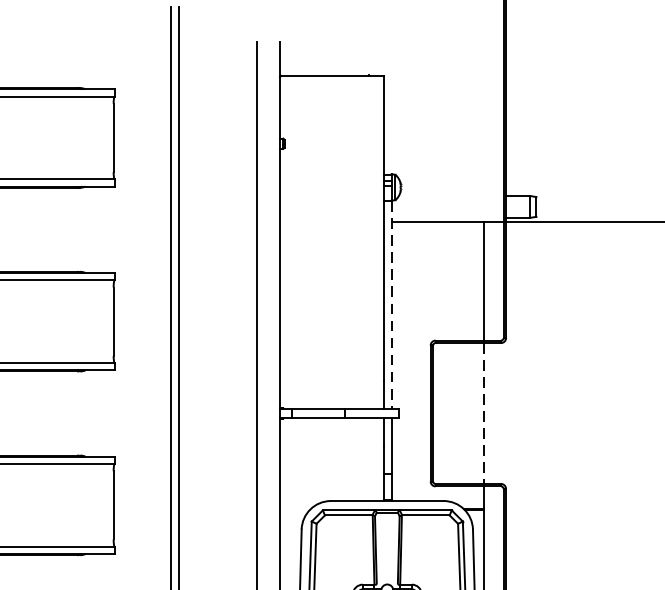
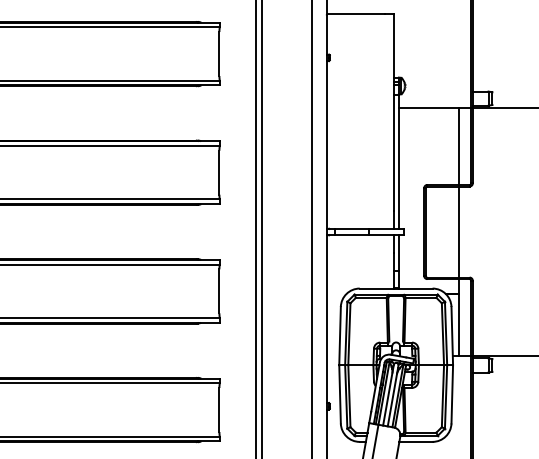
line: (390, 304) -> (398, 161), dashed -> solid
line: (483, 414) -> (458, 232), dashed -> solid

